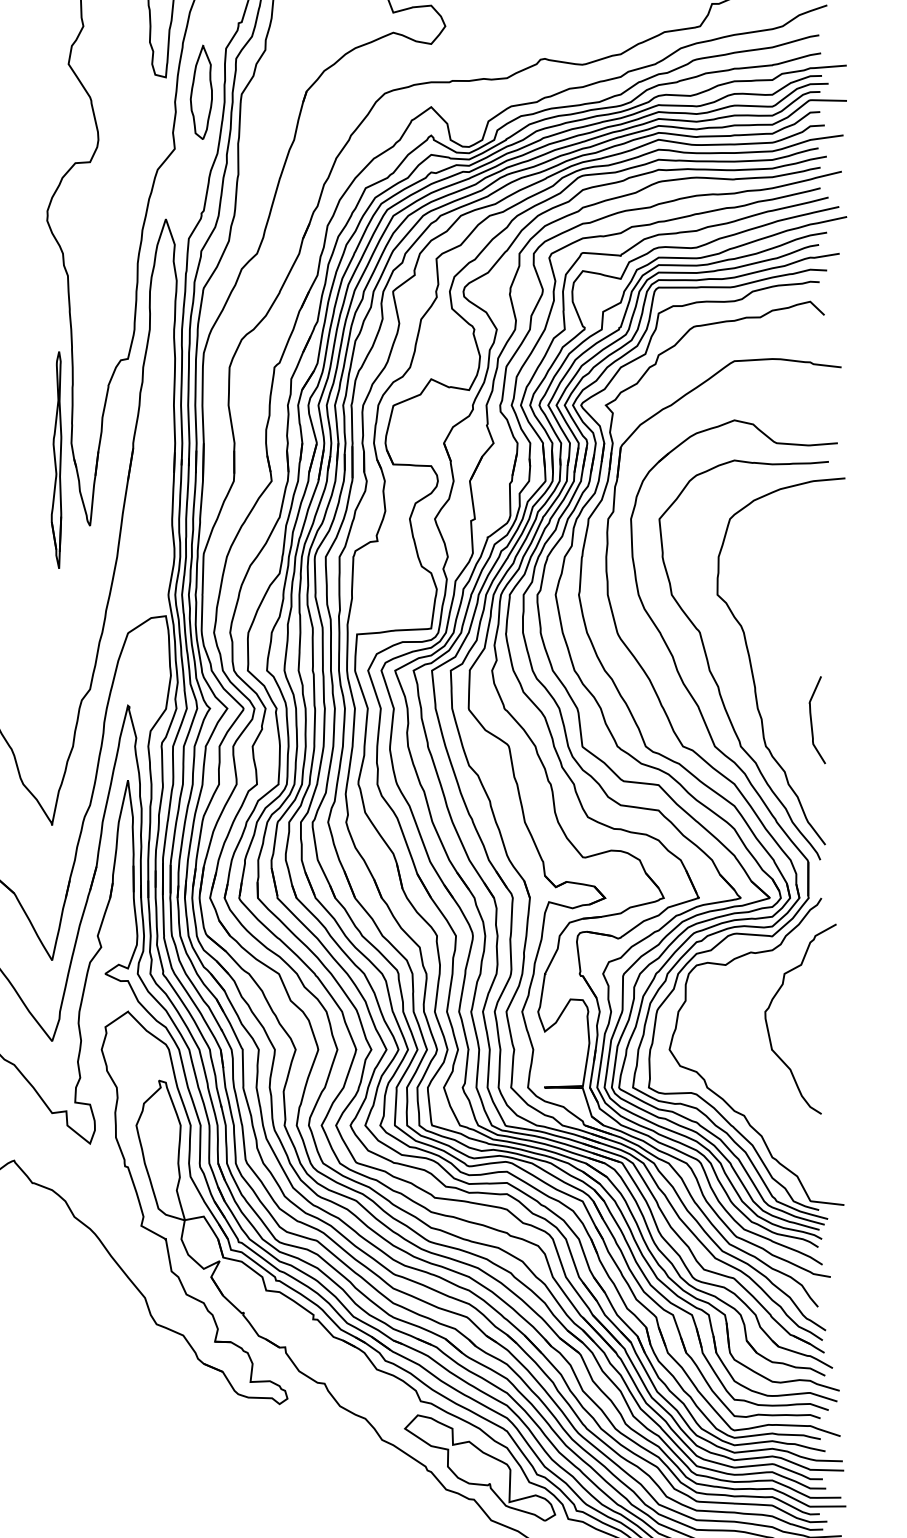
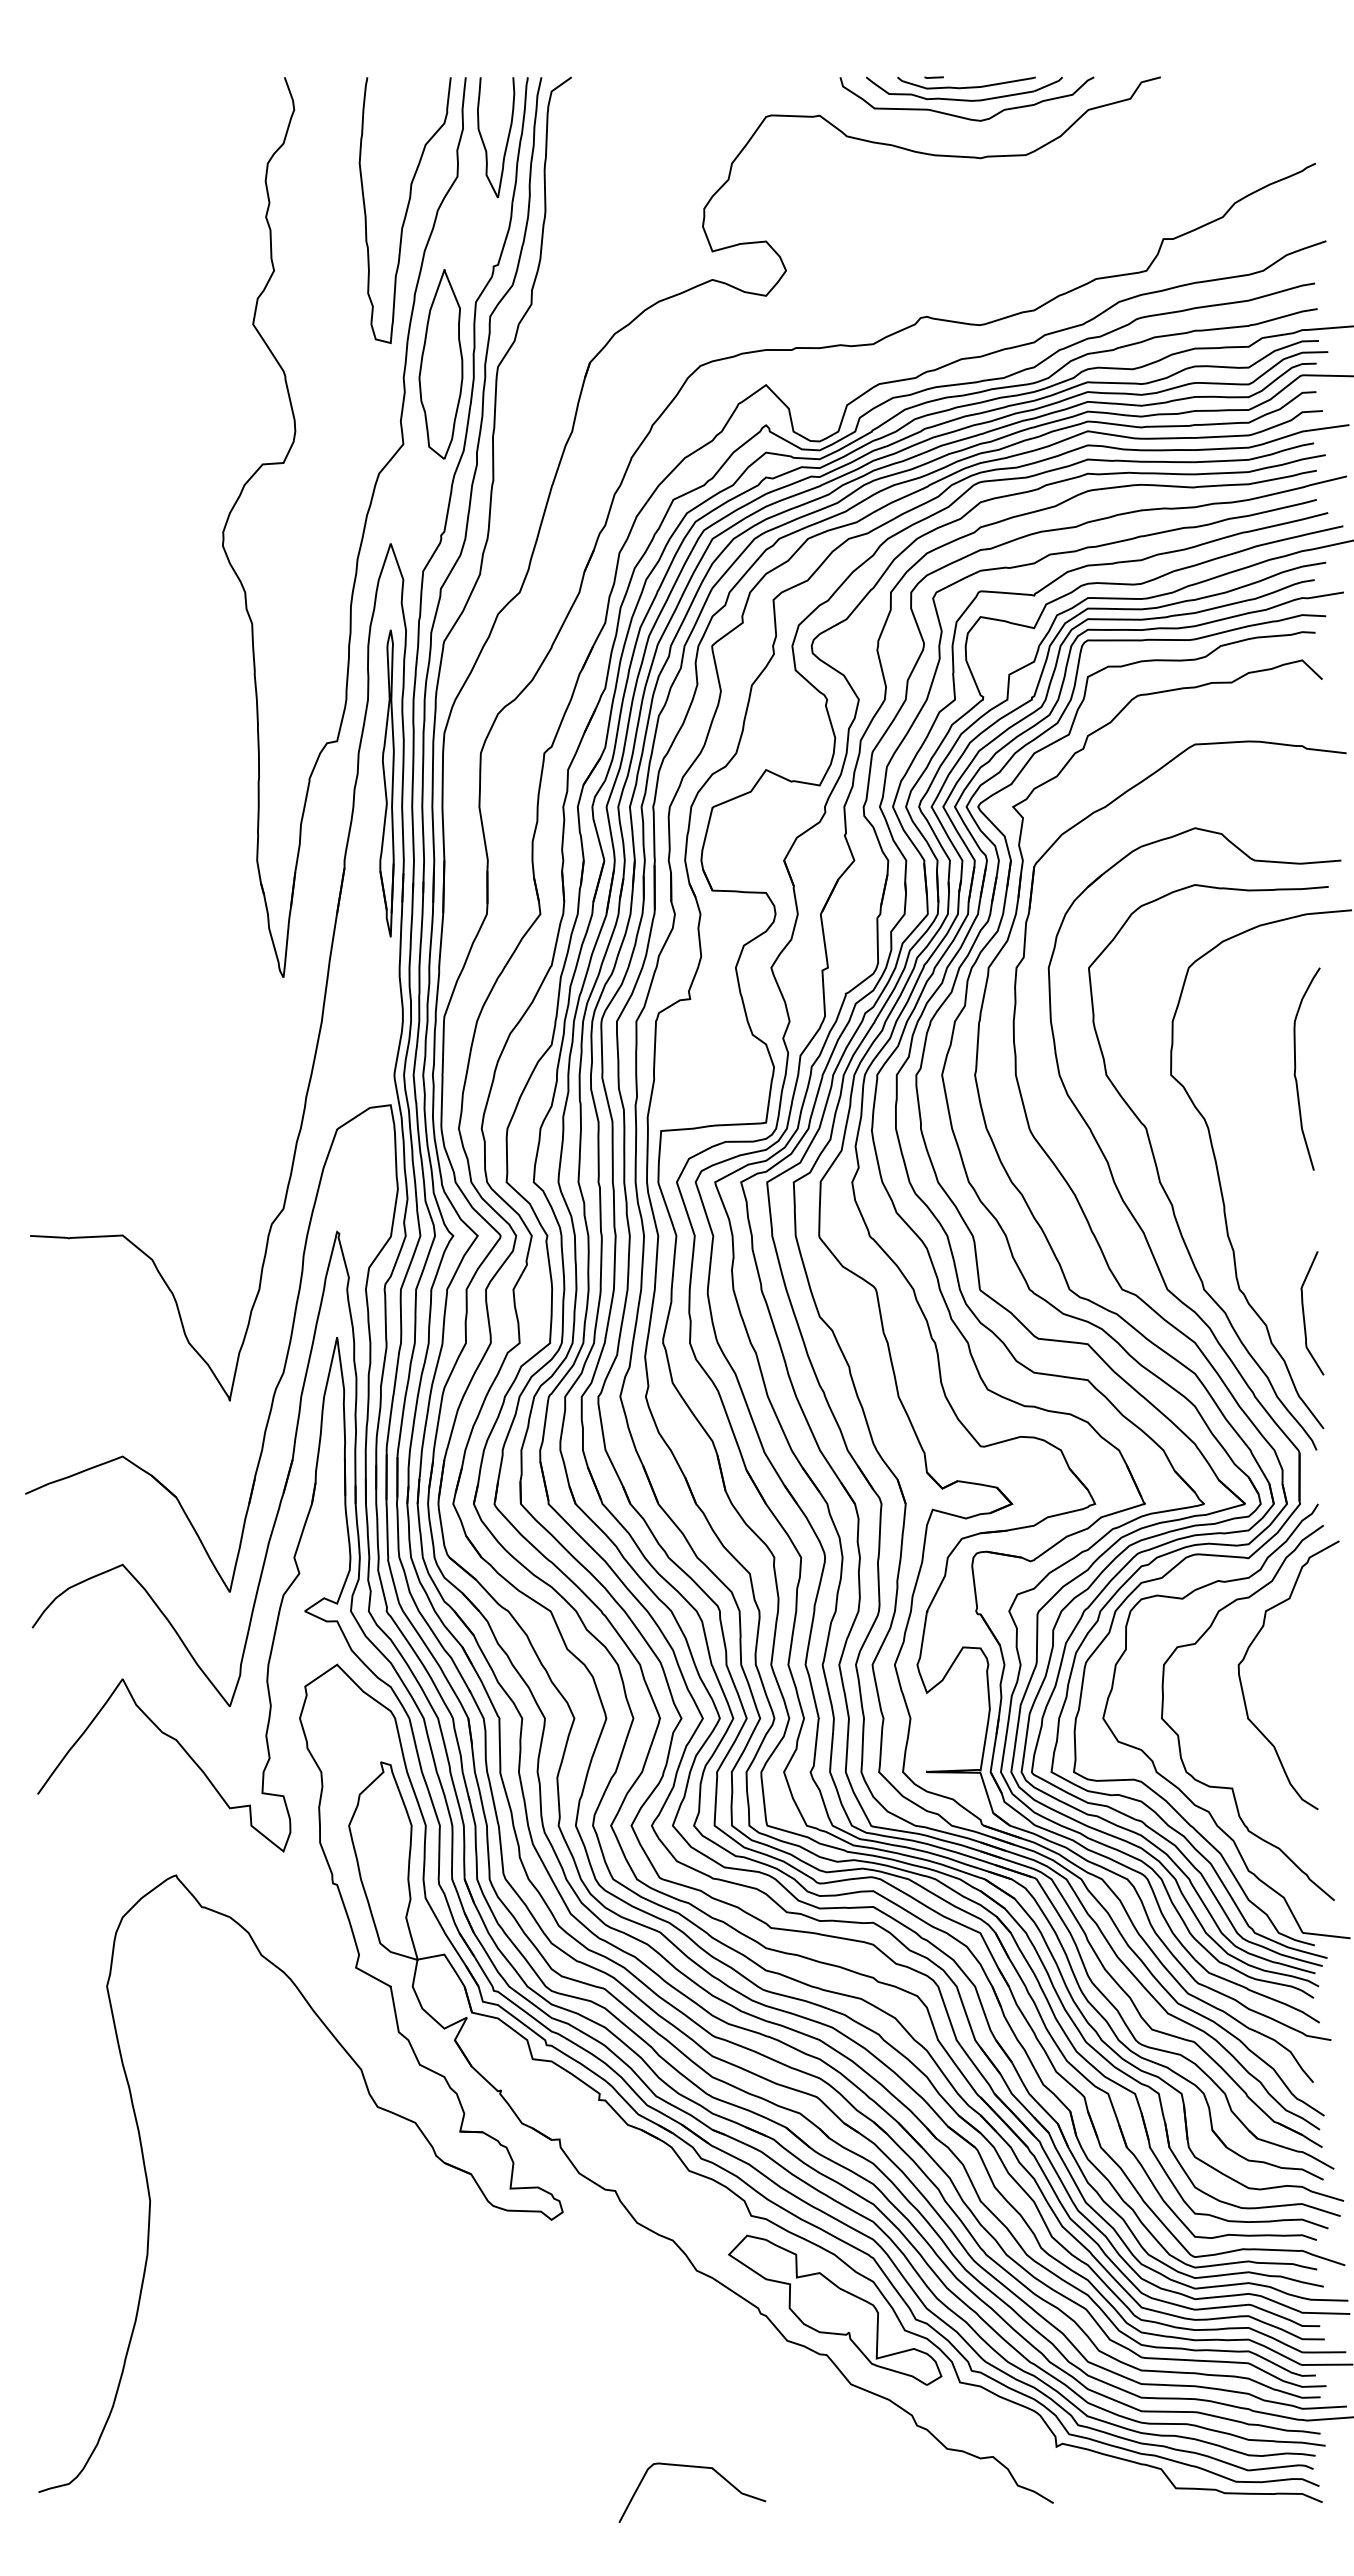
part: (201, 92) -> (440, 364), size x1.43
part: (56, 460) -> (386, 783), moved
curve: (806, 590) -> (1296, 1068), added
curve: (811, 720) -> (1304, 1313), moved
curve: (723, 1062) -> (1179, 1736), added

